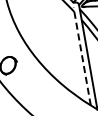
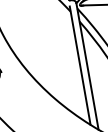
line: (82, 56) -> (80, 65), dashed -> solid

